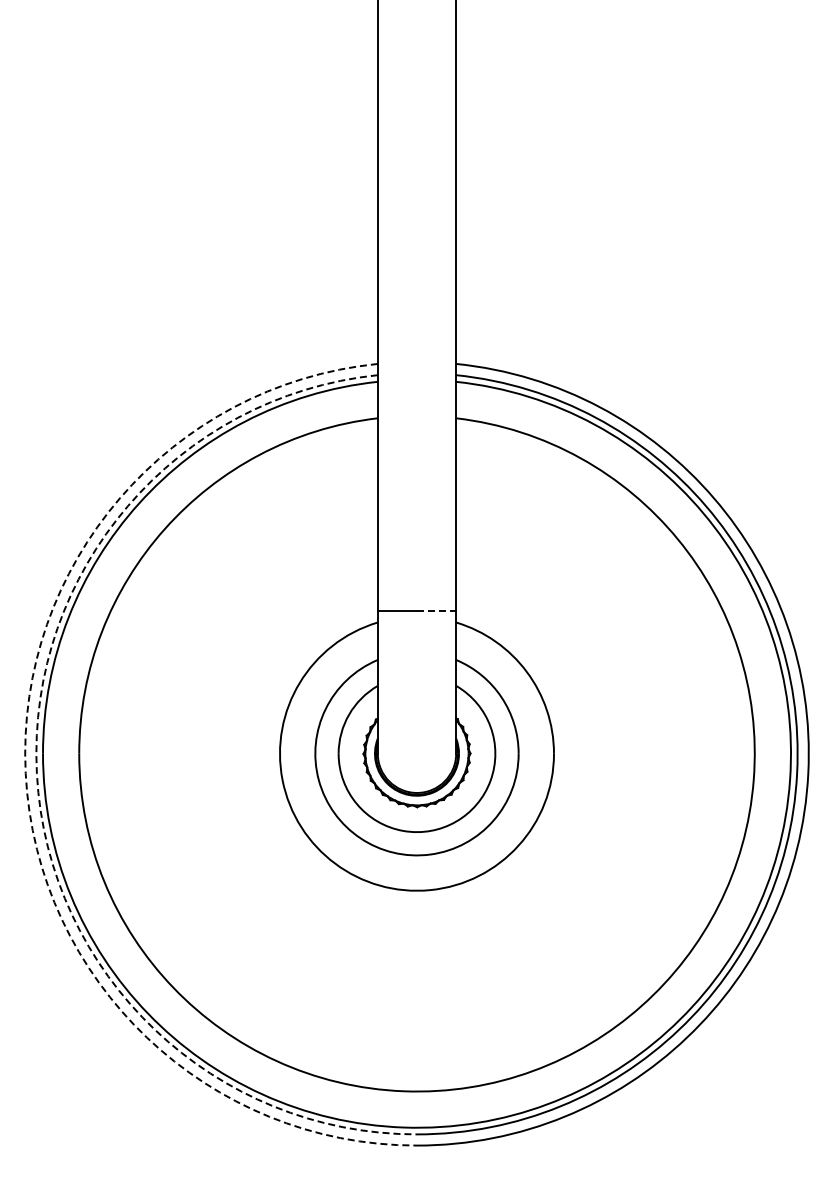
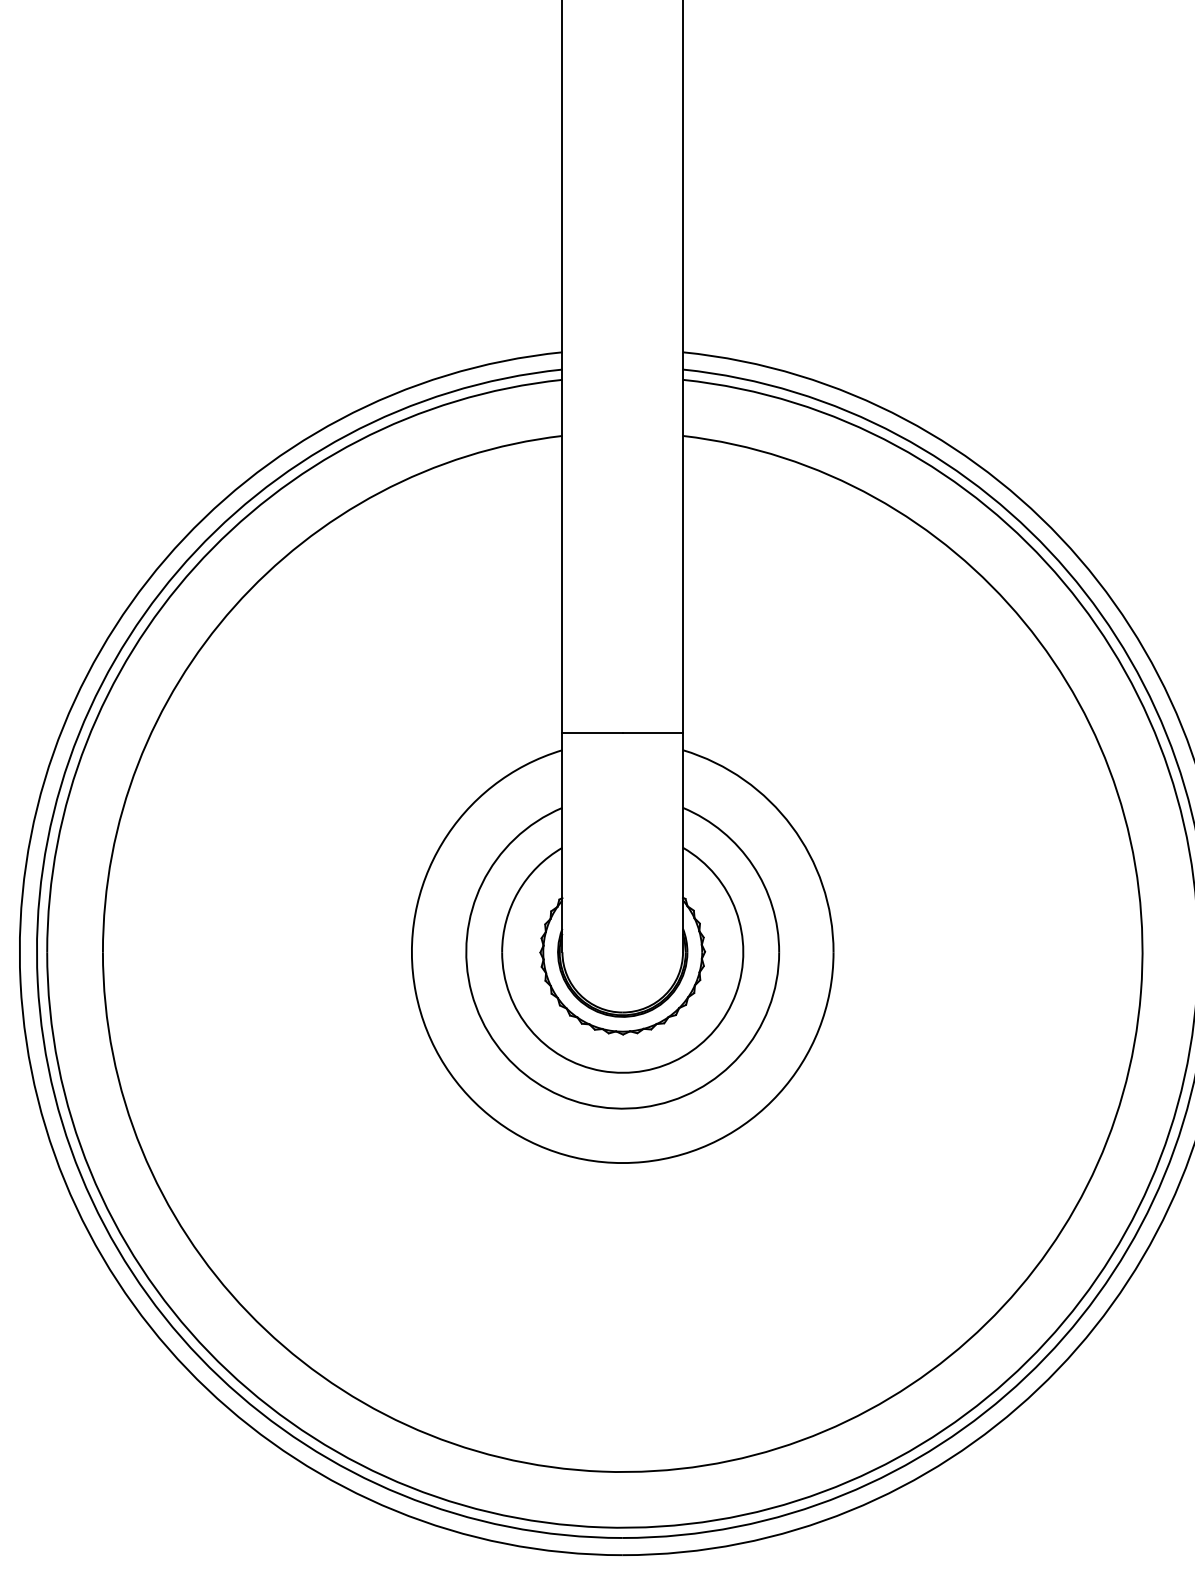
line: (436, 611) -> (652, 733), dashed -> solid
arc: (25, 773) -> (20, 982), dashed -> solid
arc: (36, 773) -> (37, 982), dashed -> solid

